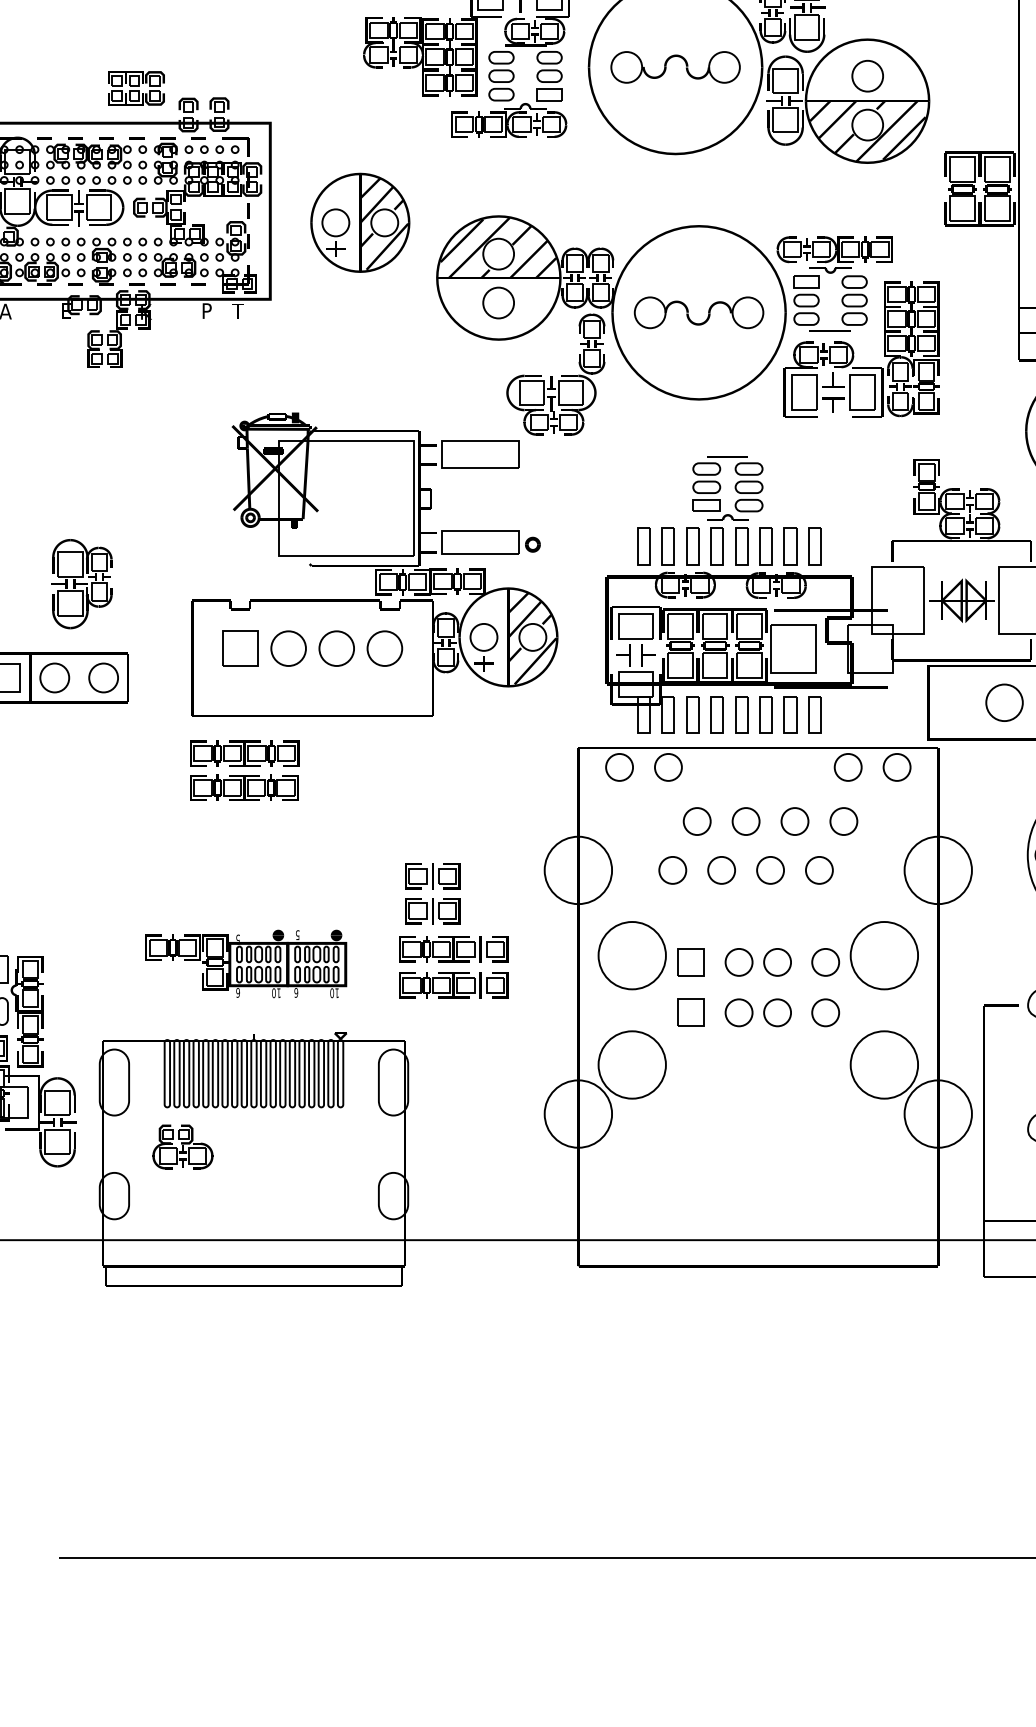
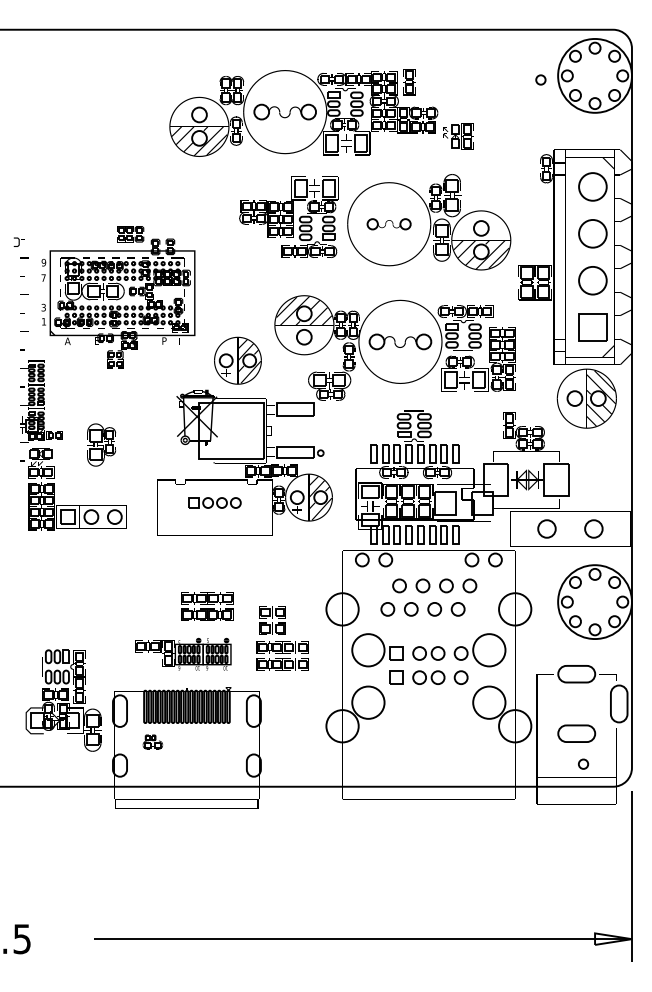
part: (674, 68) -> (388, 224), size x0.7
part: (359, 222) -> (237, 360), moved
part: (82, 582) -> (101, 444), moved
part: (311, 647) -> (214, 502), size x0.6
part: (244, 770) -> (207, 606), moved
part: (182, 1145) -> (152, 741), size x0.7

